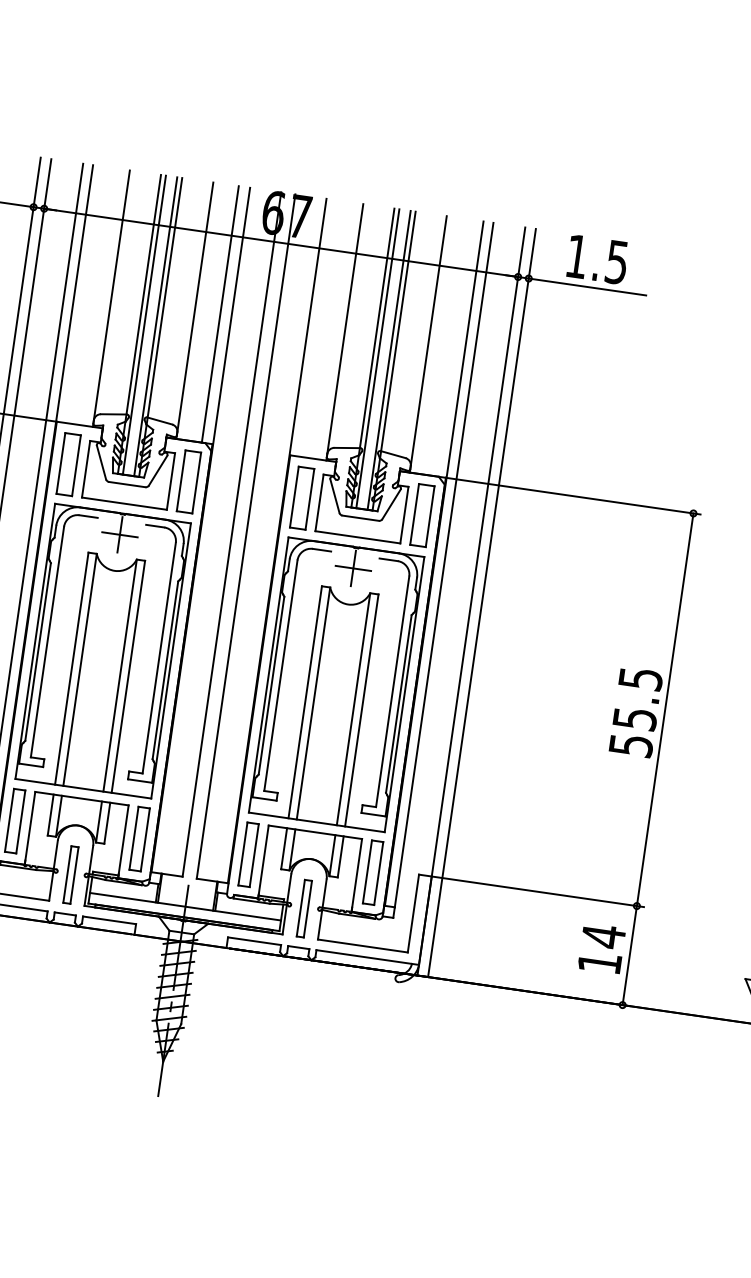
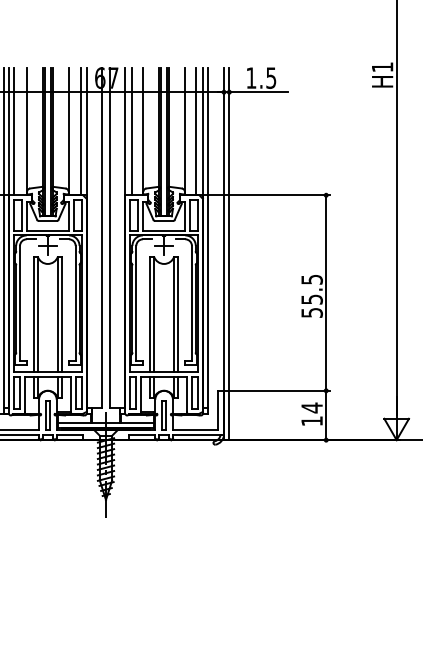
line: (86, 295) -> (14, 131), added
line: (323, 329) -> (132, 131), added
line: (451, 347) -> (196, 131), added

